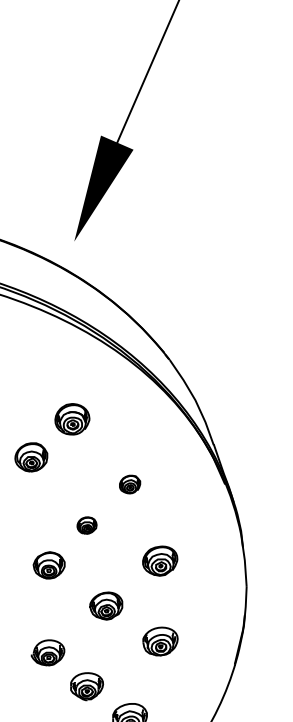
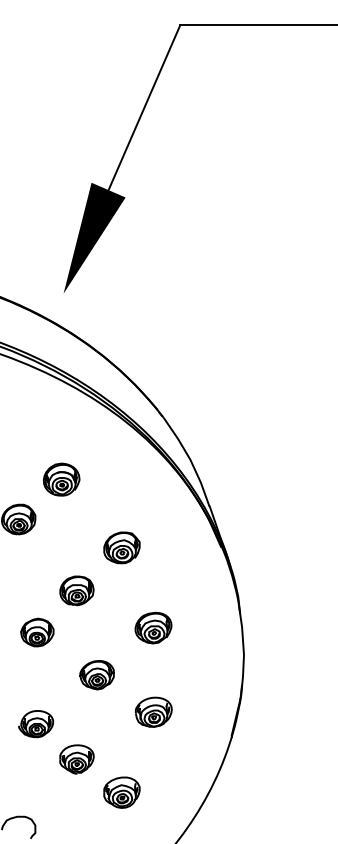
part: (129, 484) -> (121, 547), size x1.67
part: (86, 525) -> (76, 590), size x1.67

